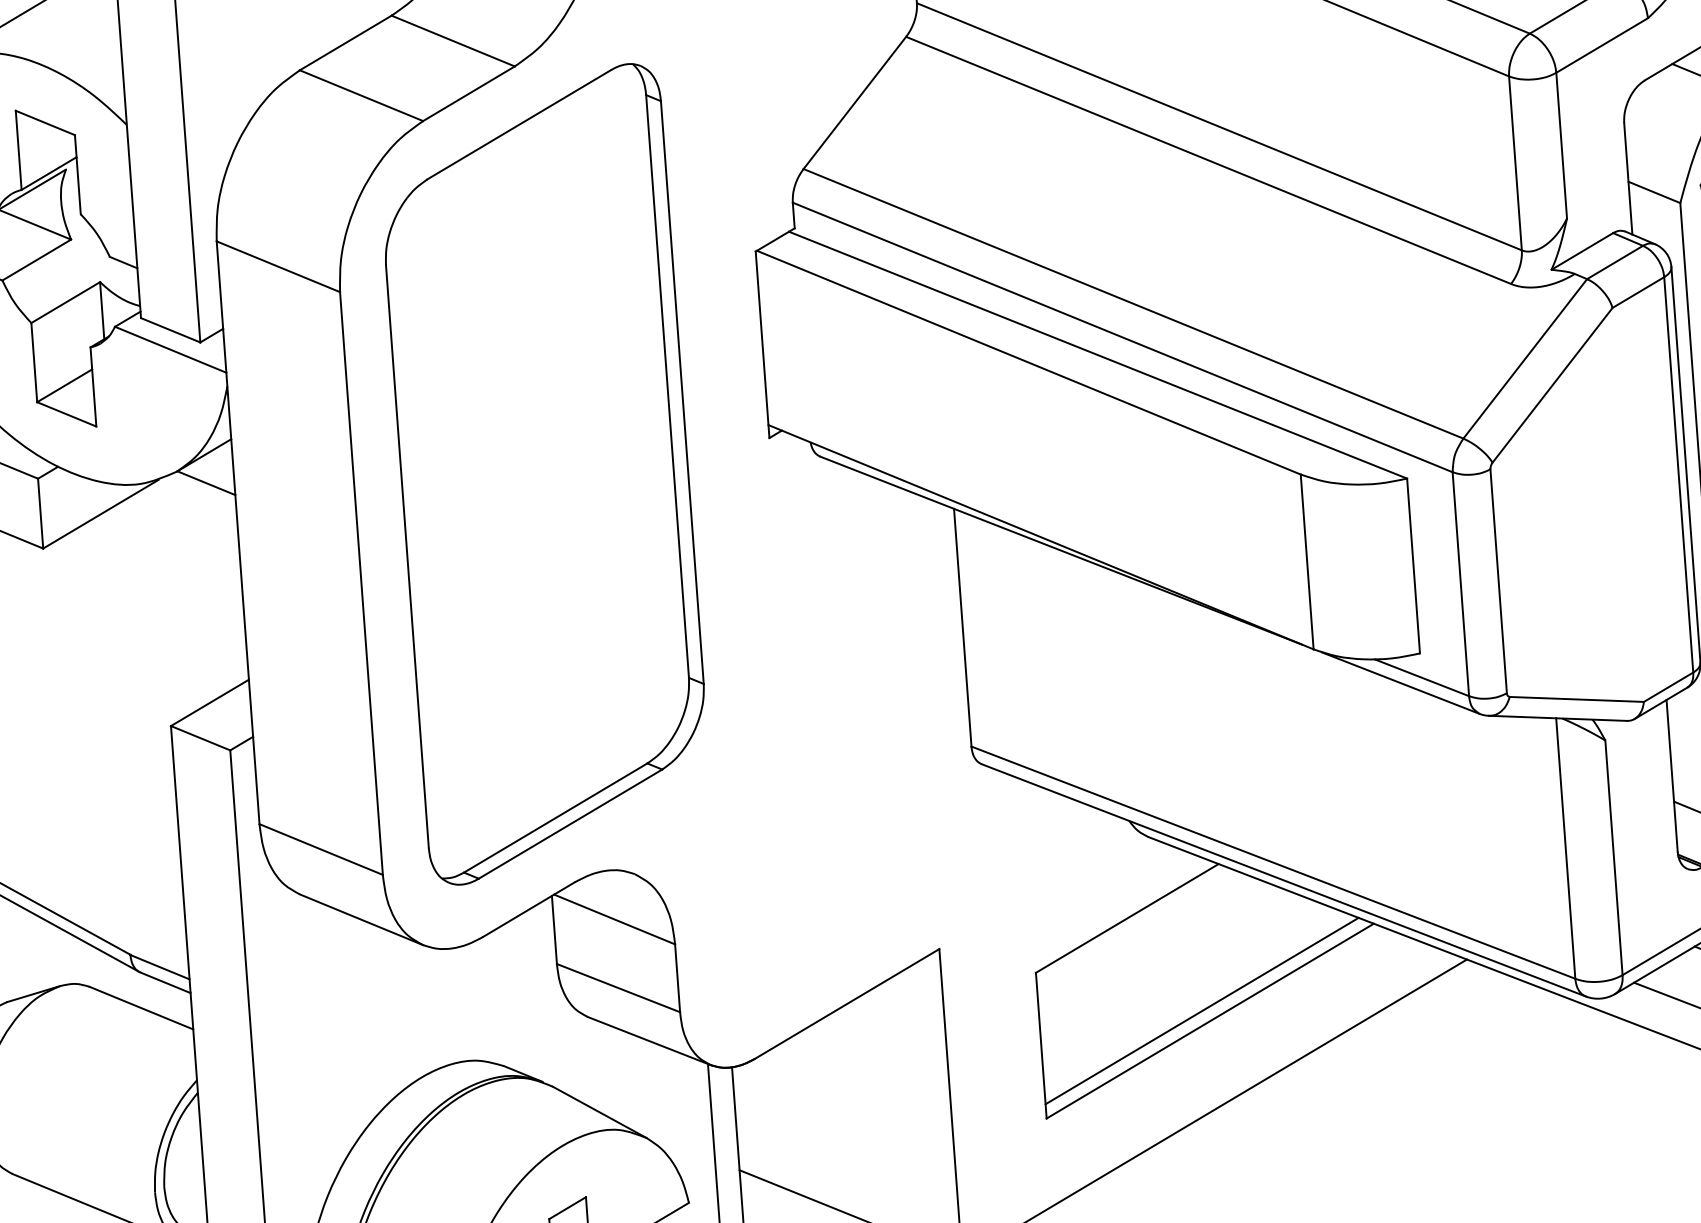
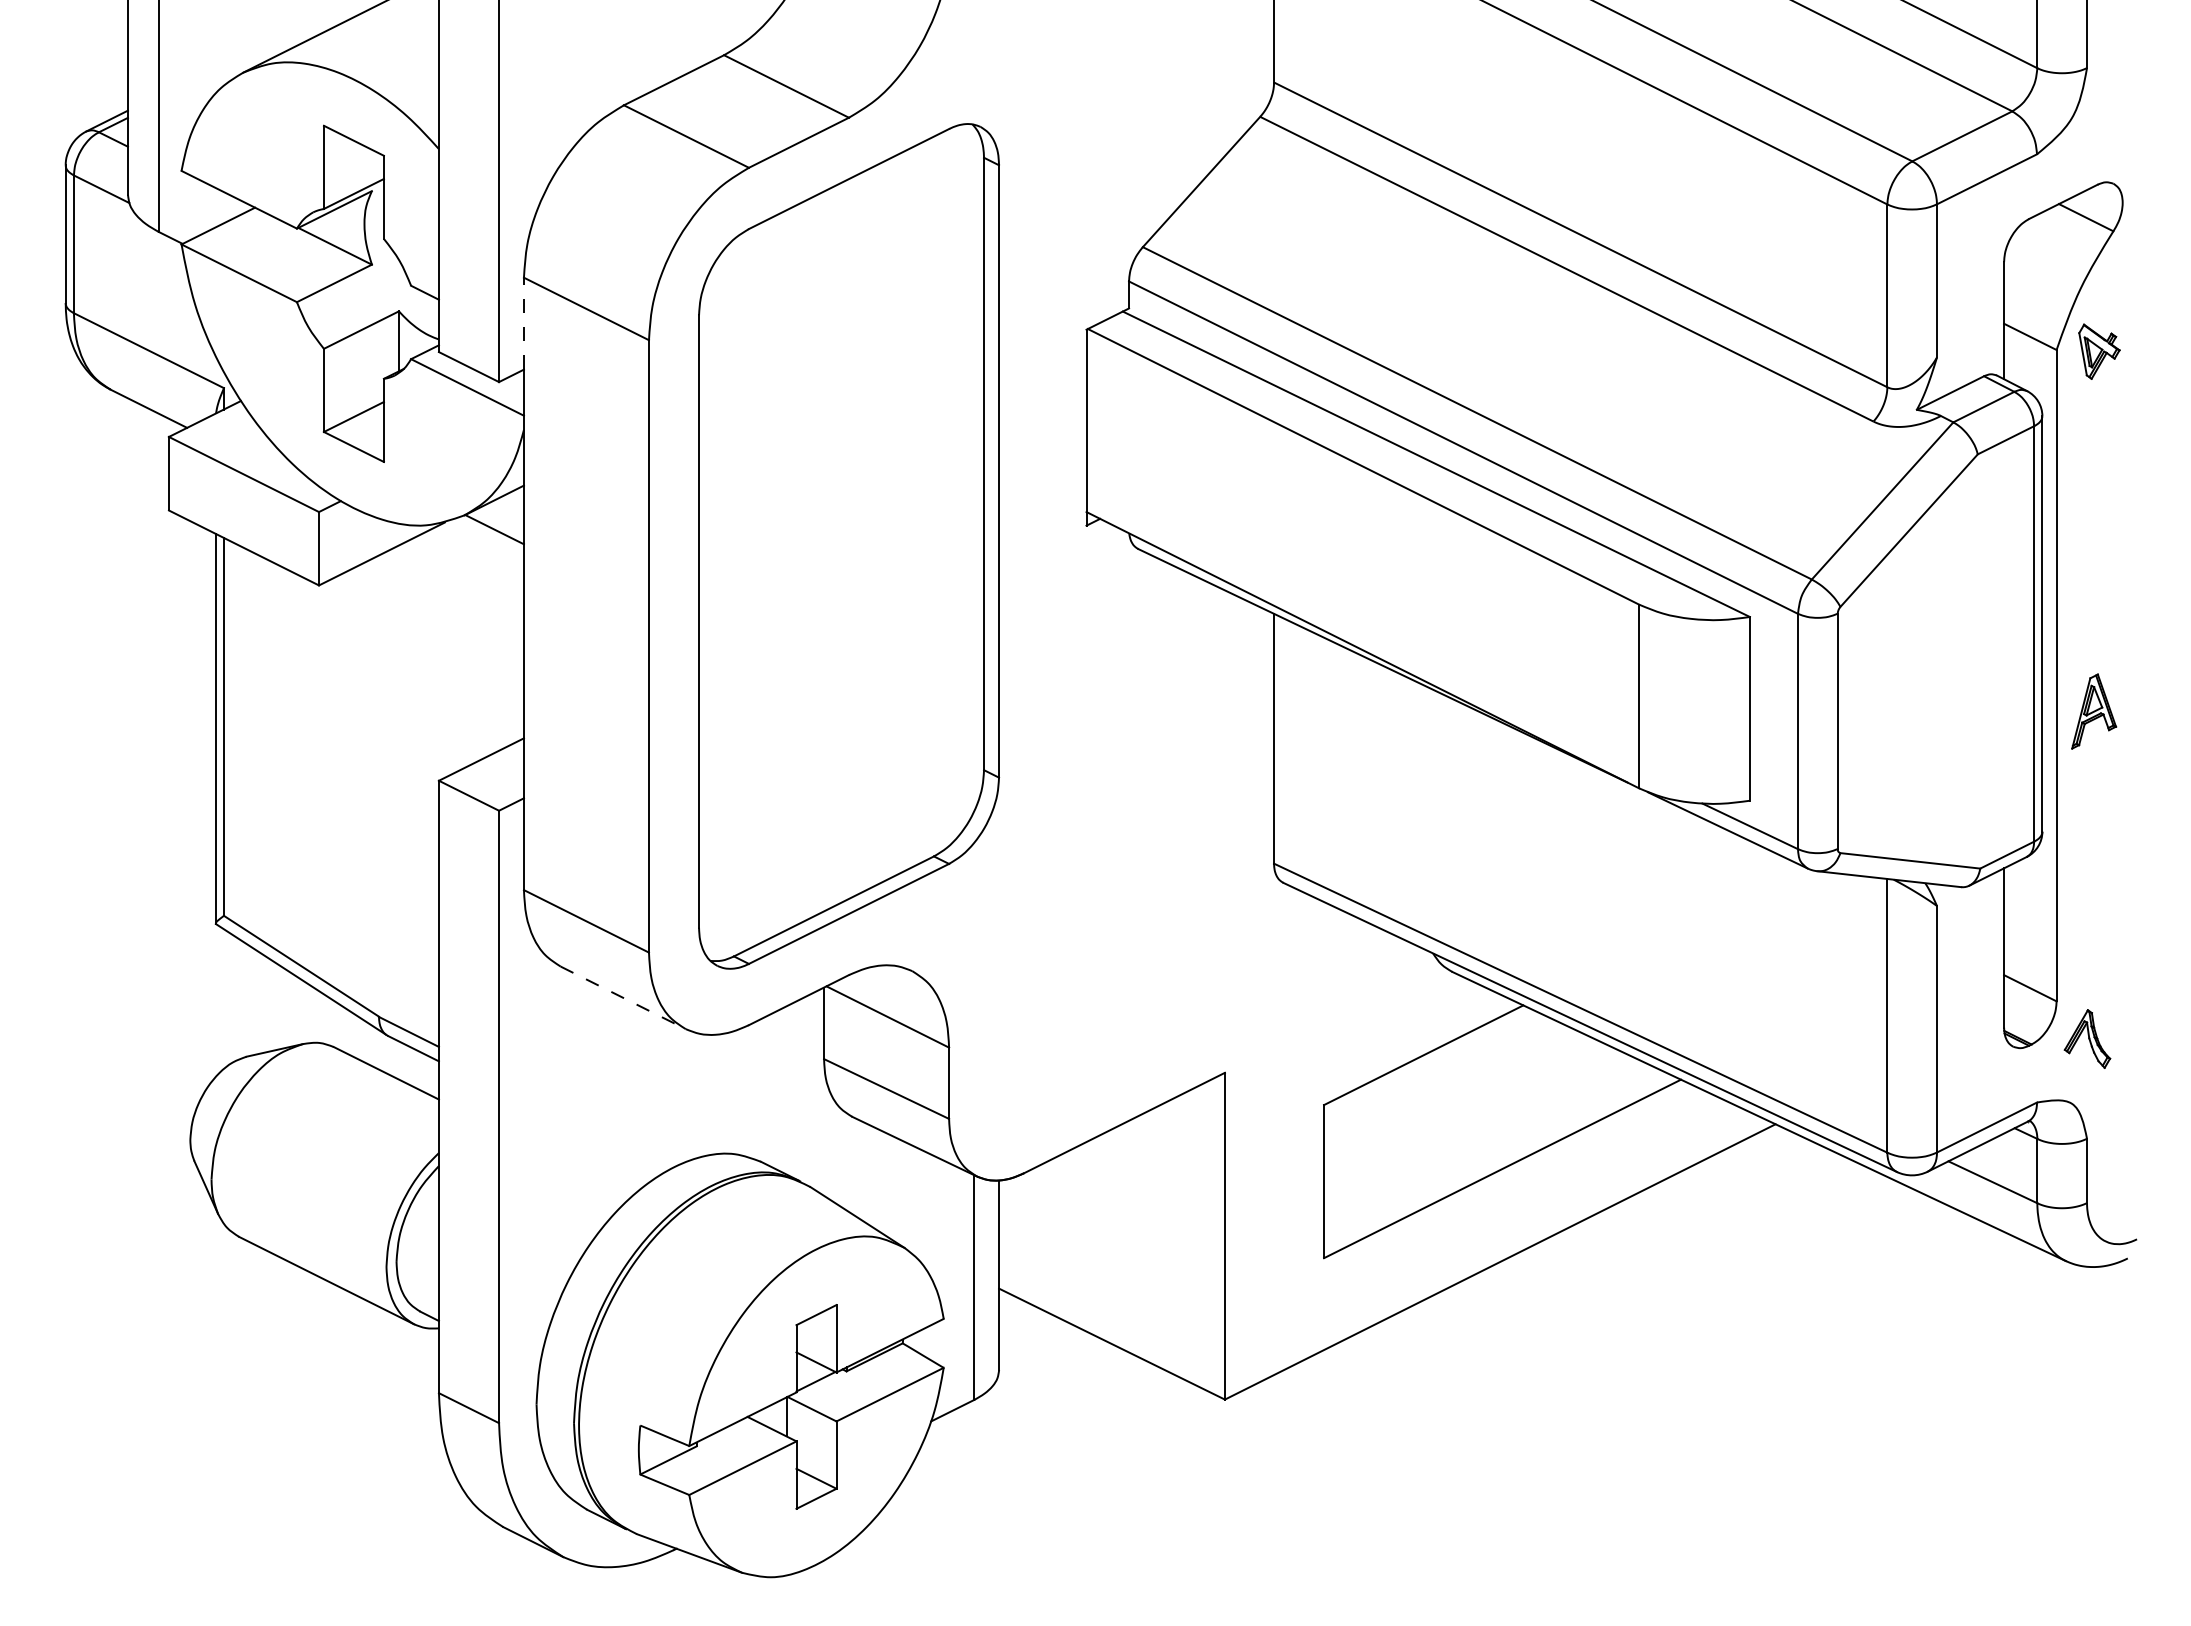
line: (219, 284) -> (523, 323), solid -> dashed
line: (361, 919) -> (623, 997), solid -> dashed
line: (1201, 1010) -> (1494, 1157), removed

